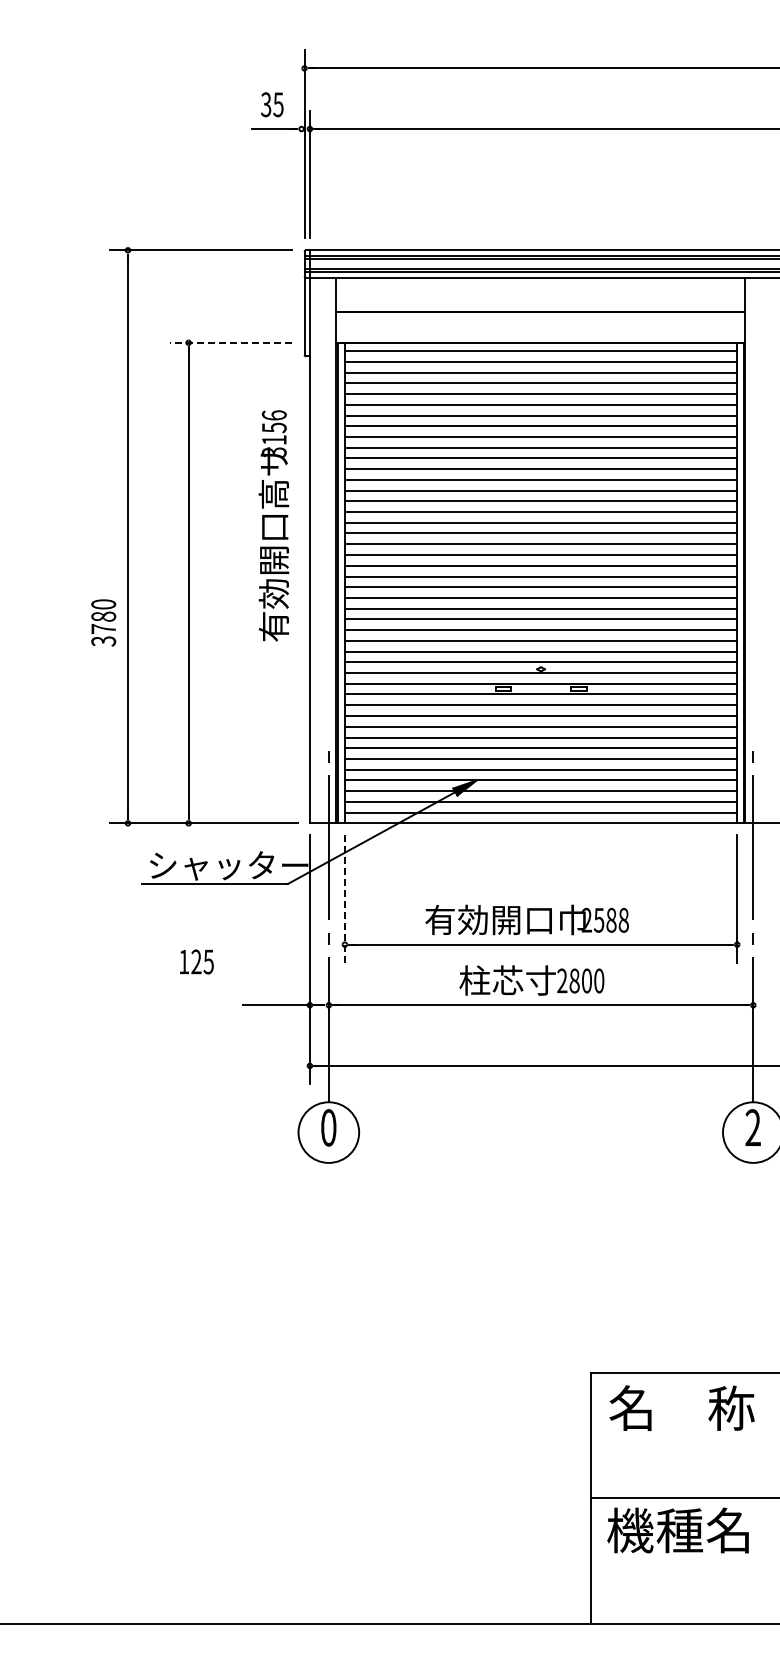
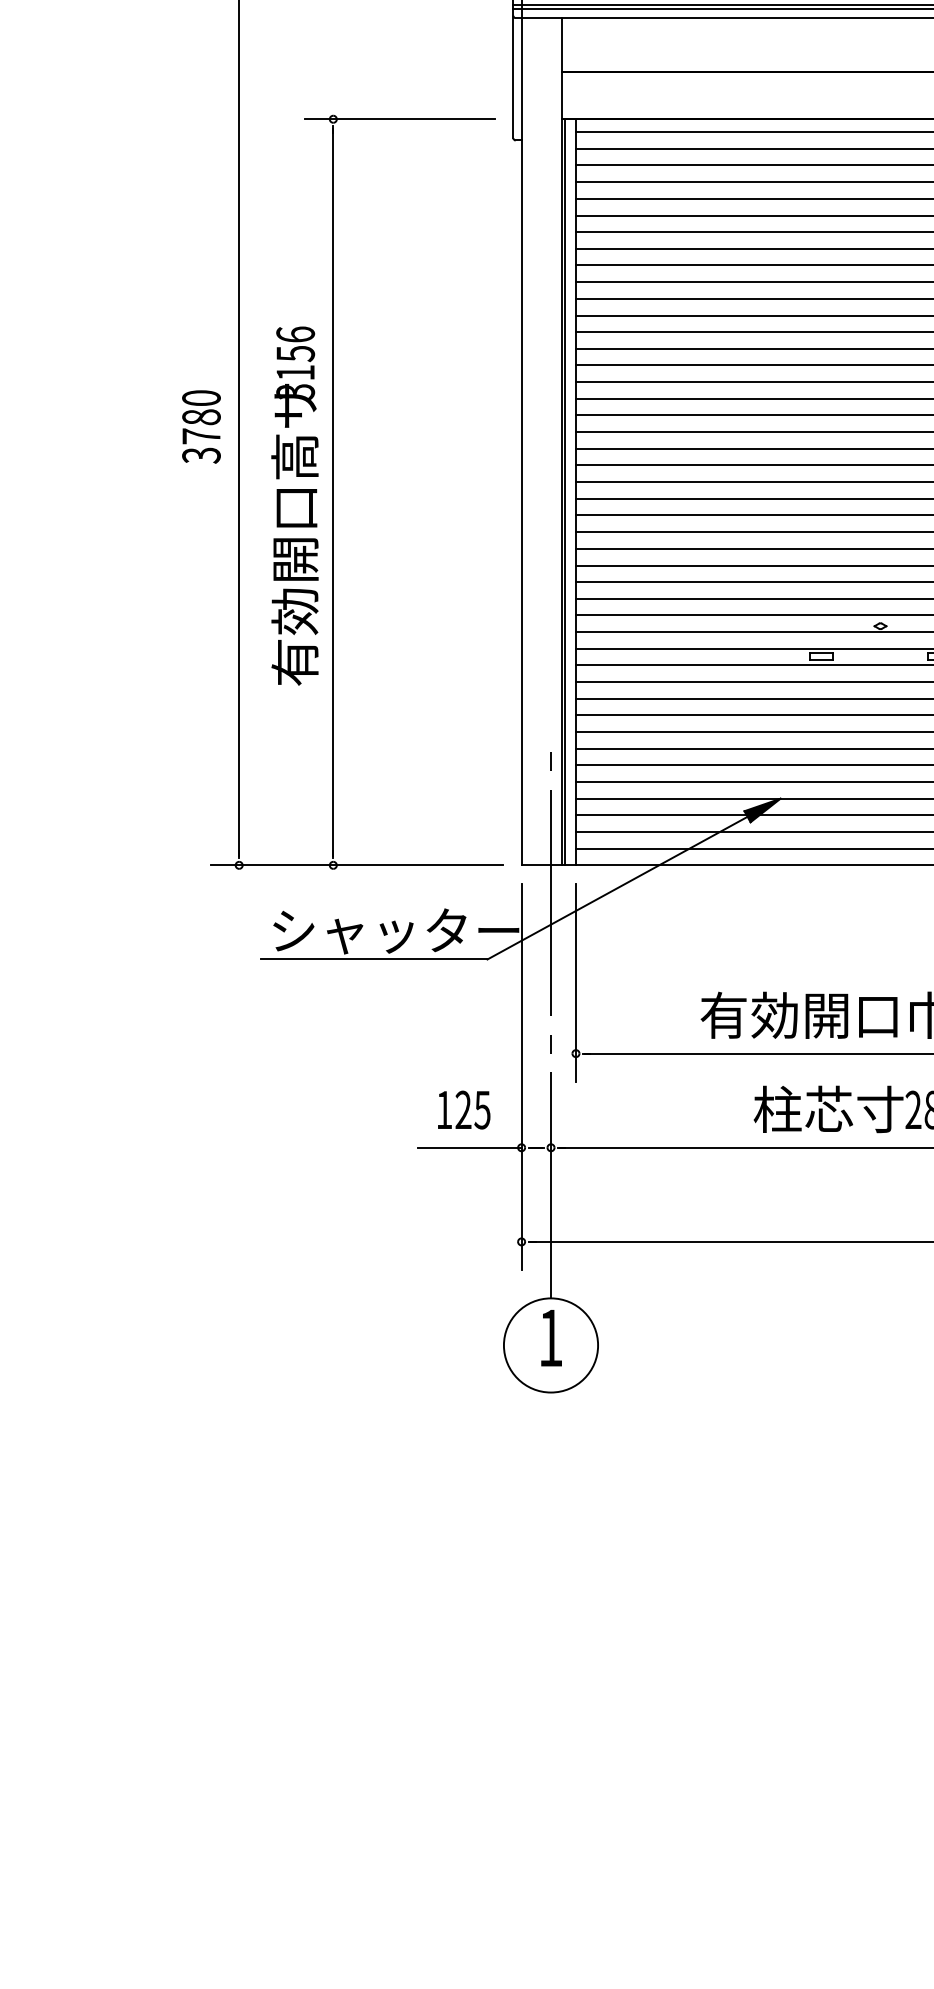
line: (230, 342) -> (398, 118), dashed -> solid
text: (273, 525) -> (294, 505), moved
text: (103, 622) -> (201, 426), moved
line: (344, 899) -> (575, 983), dashed -> solid
text: (196, 961) -> (463, 1109), moved
text: (328, 1127) -> (550, 1337), 0 -> 1

